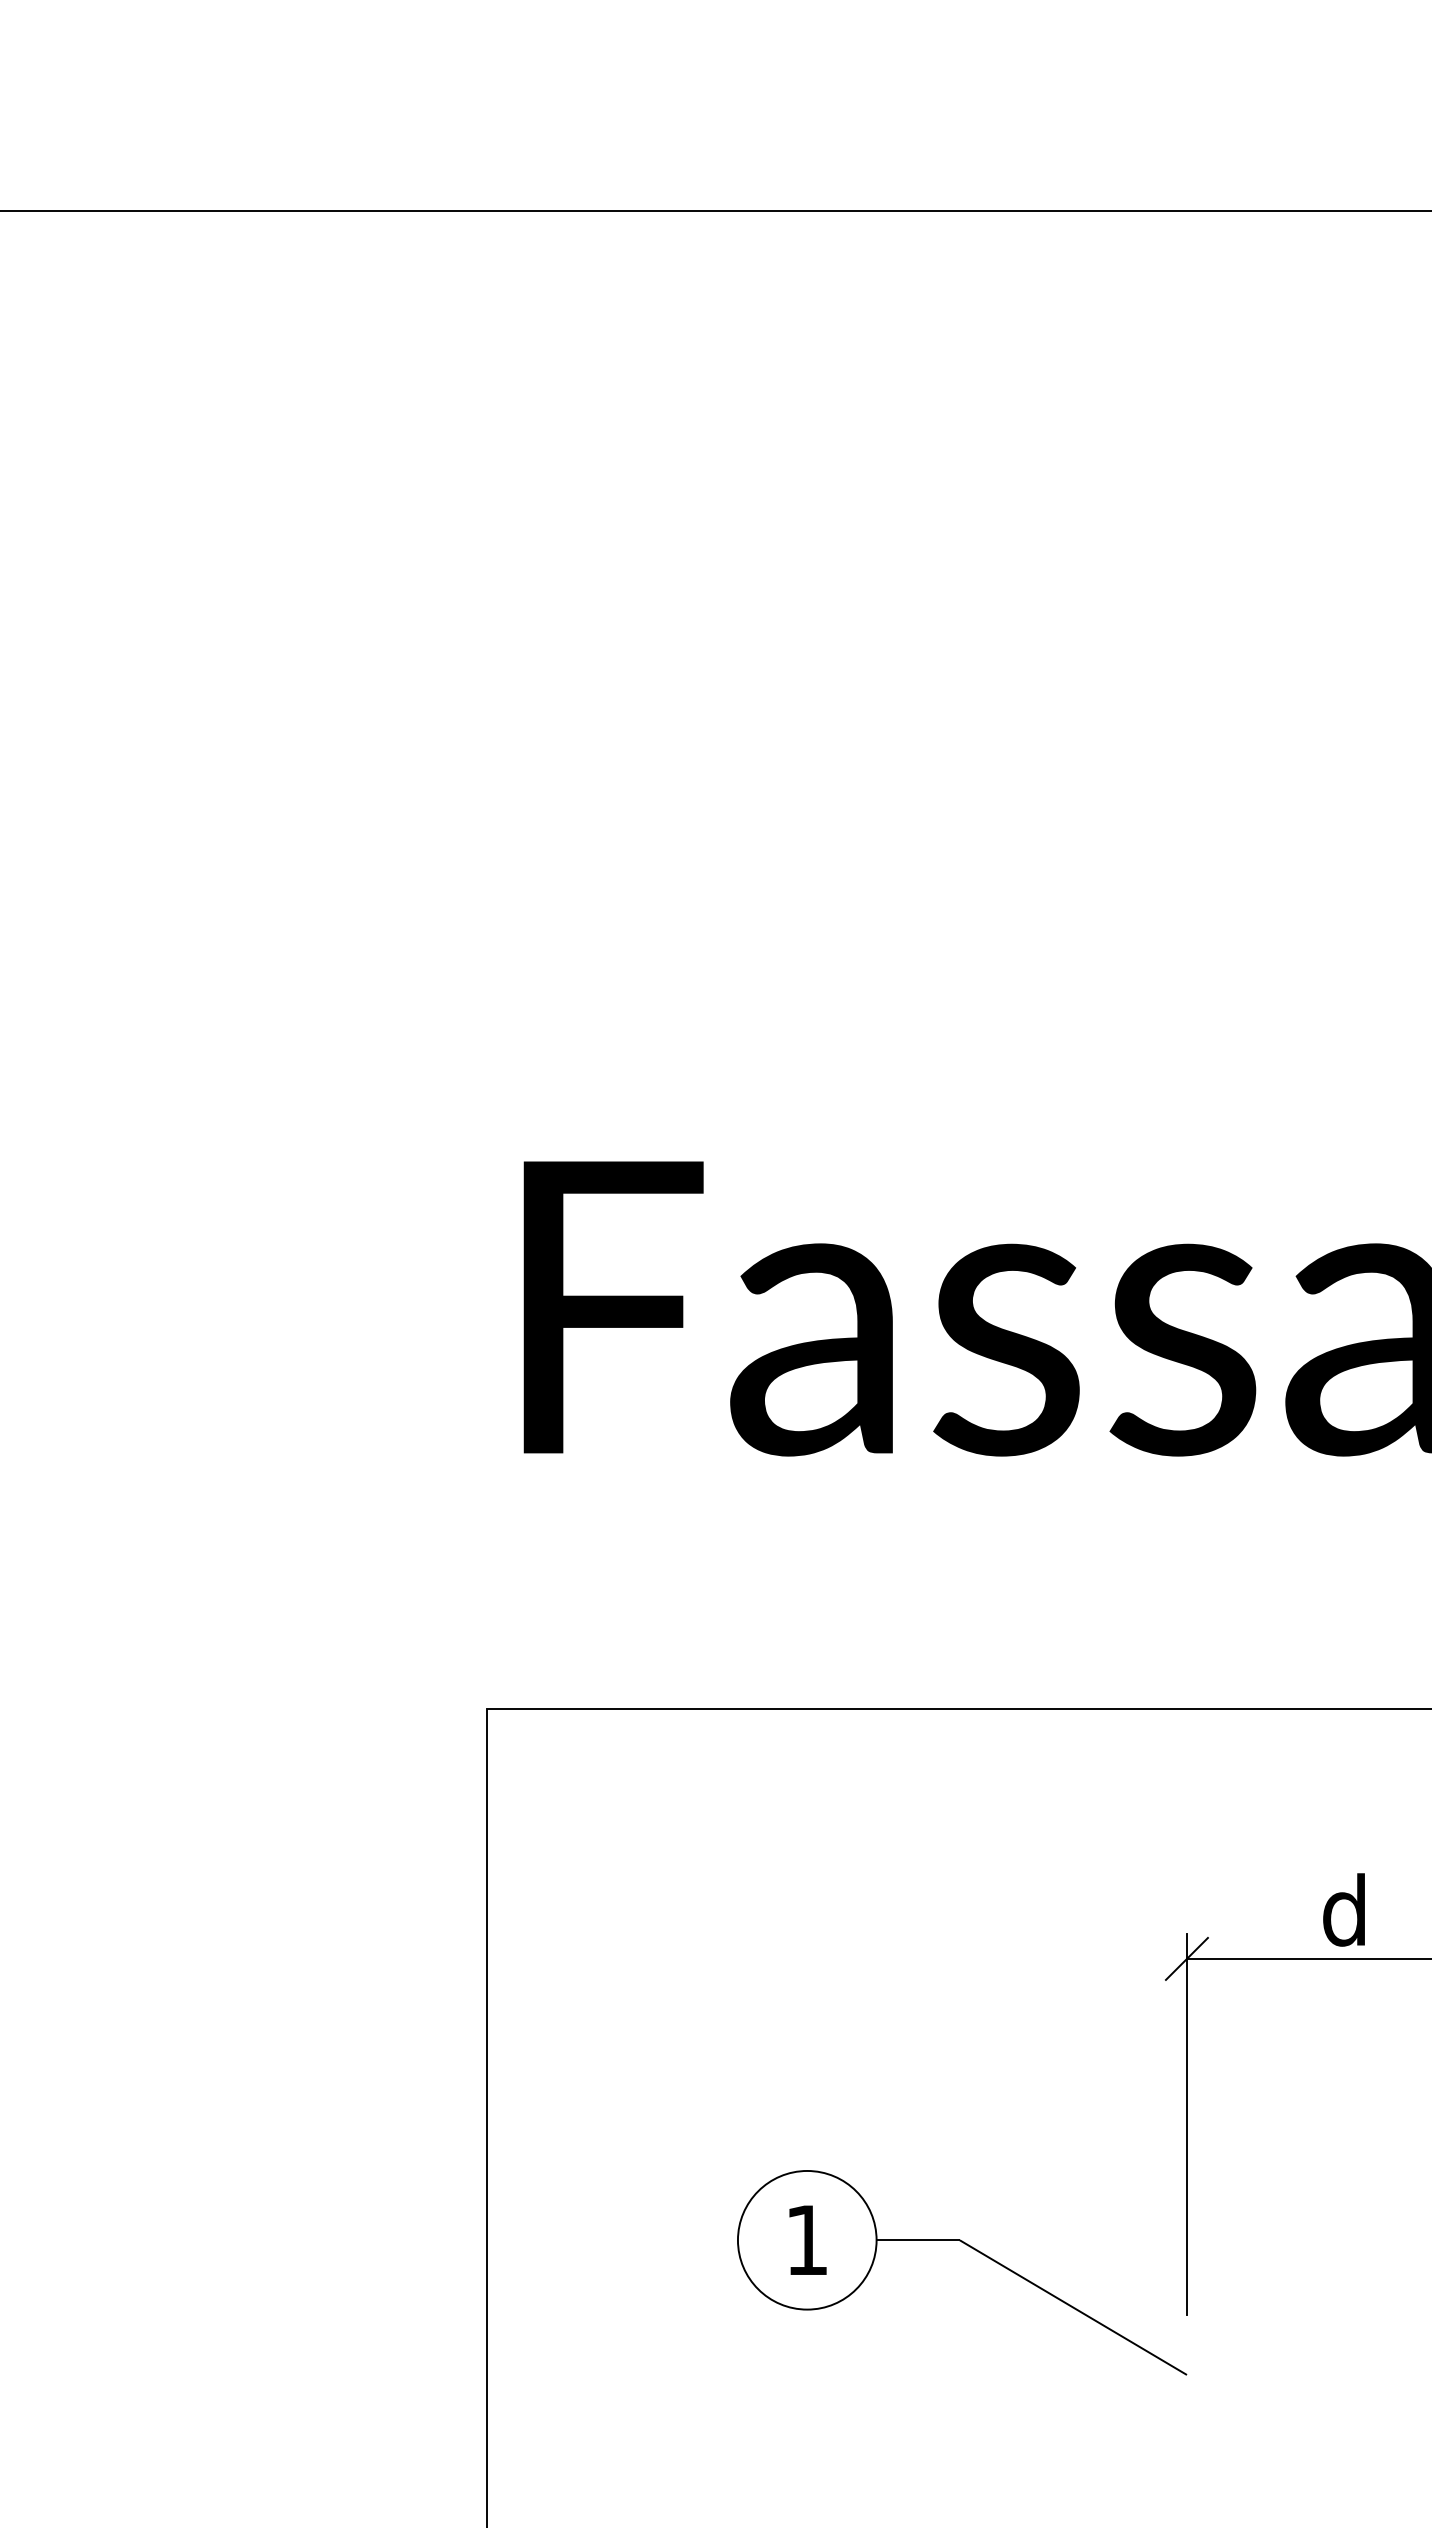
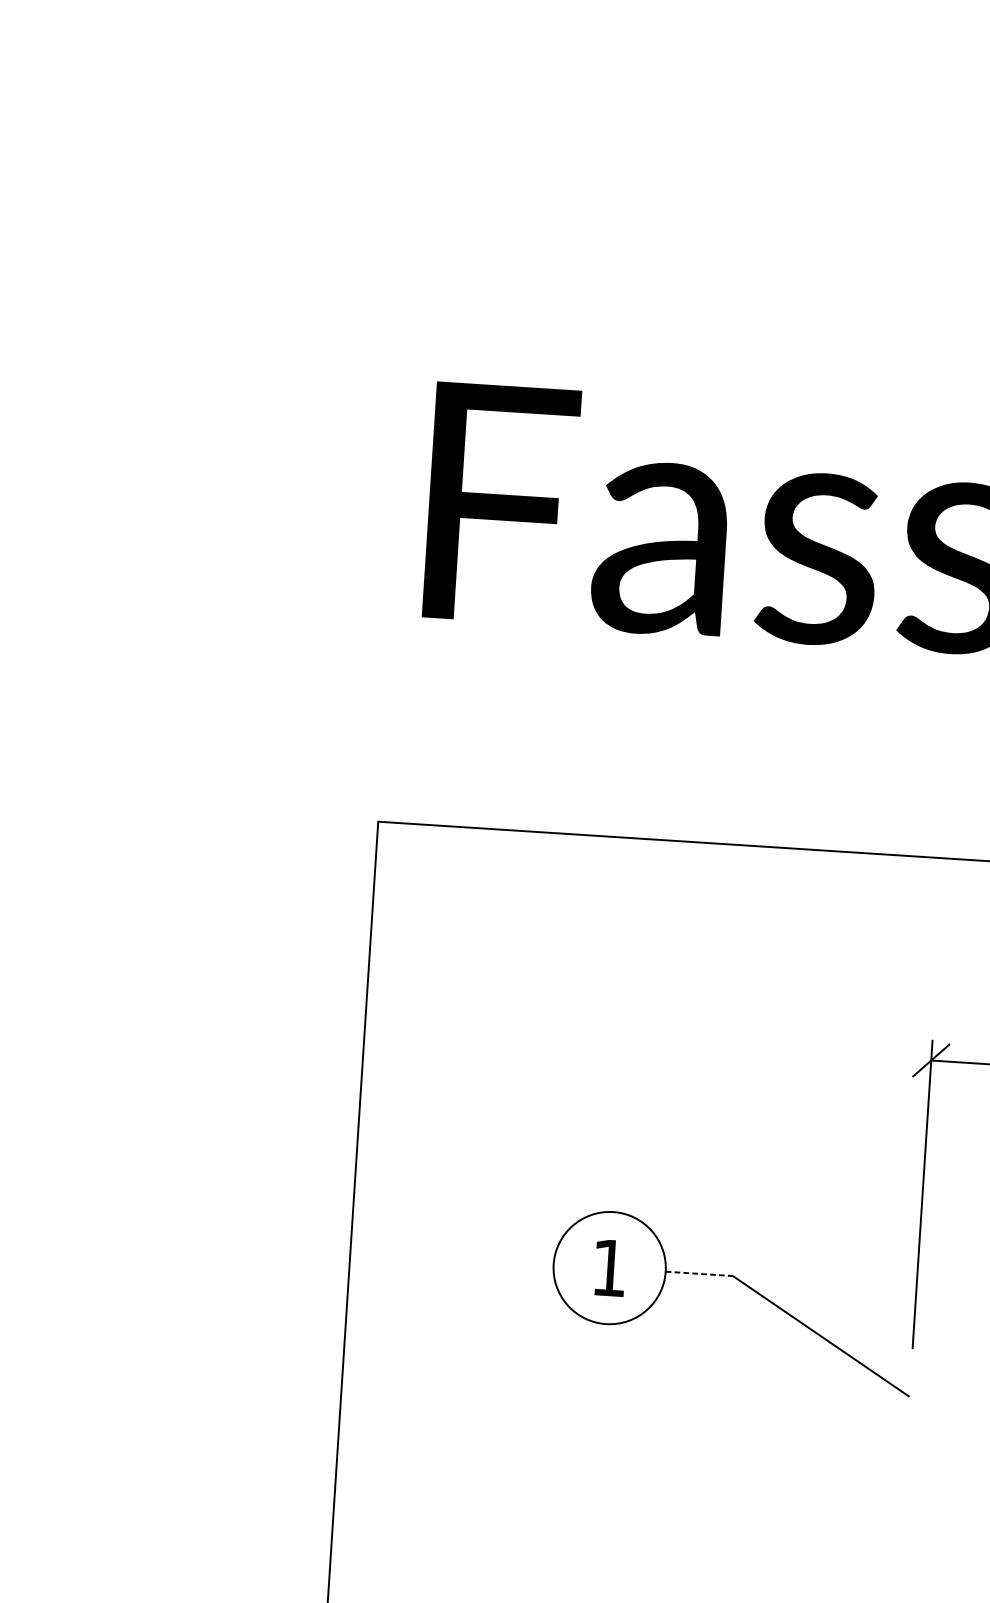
line: (918, 2240) -> (699, 1274), solid -> dashed

